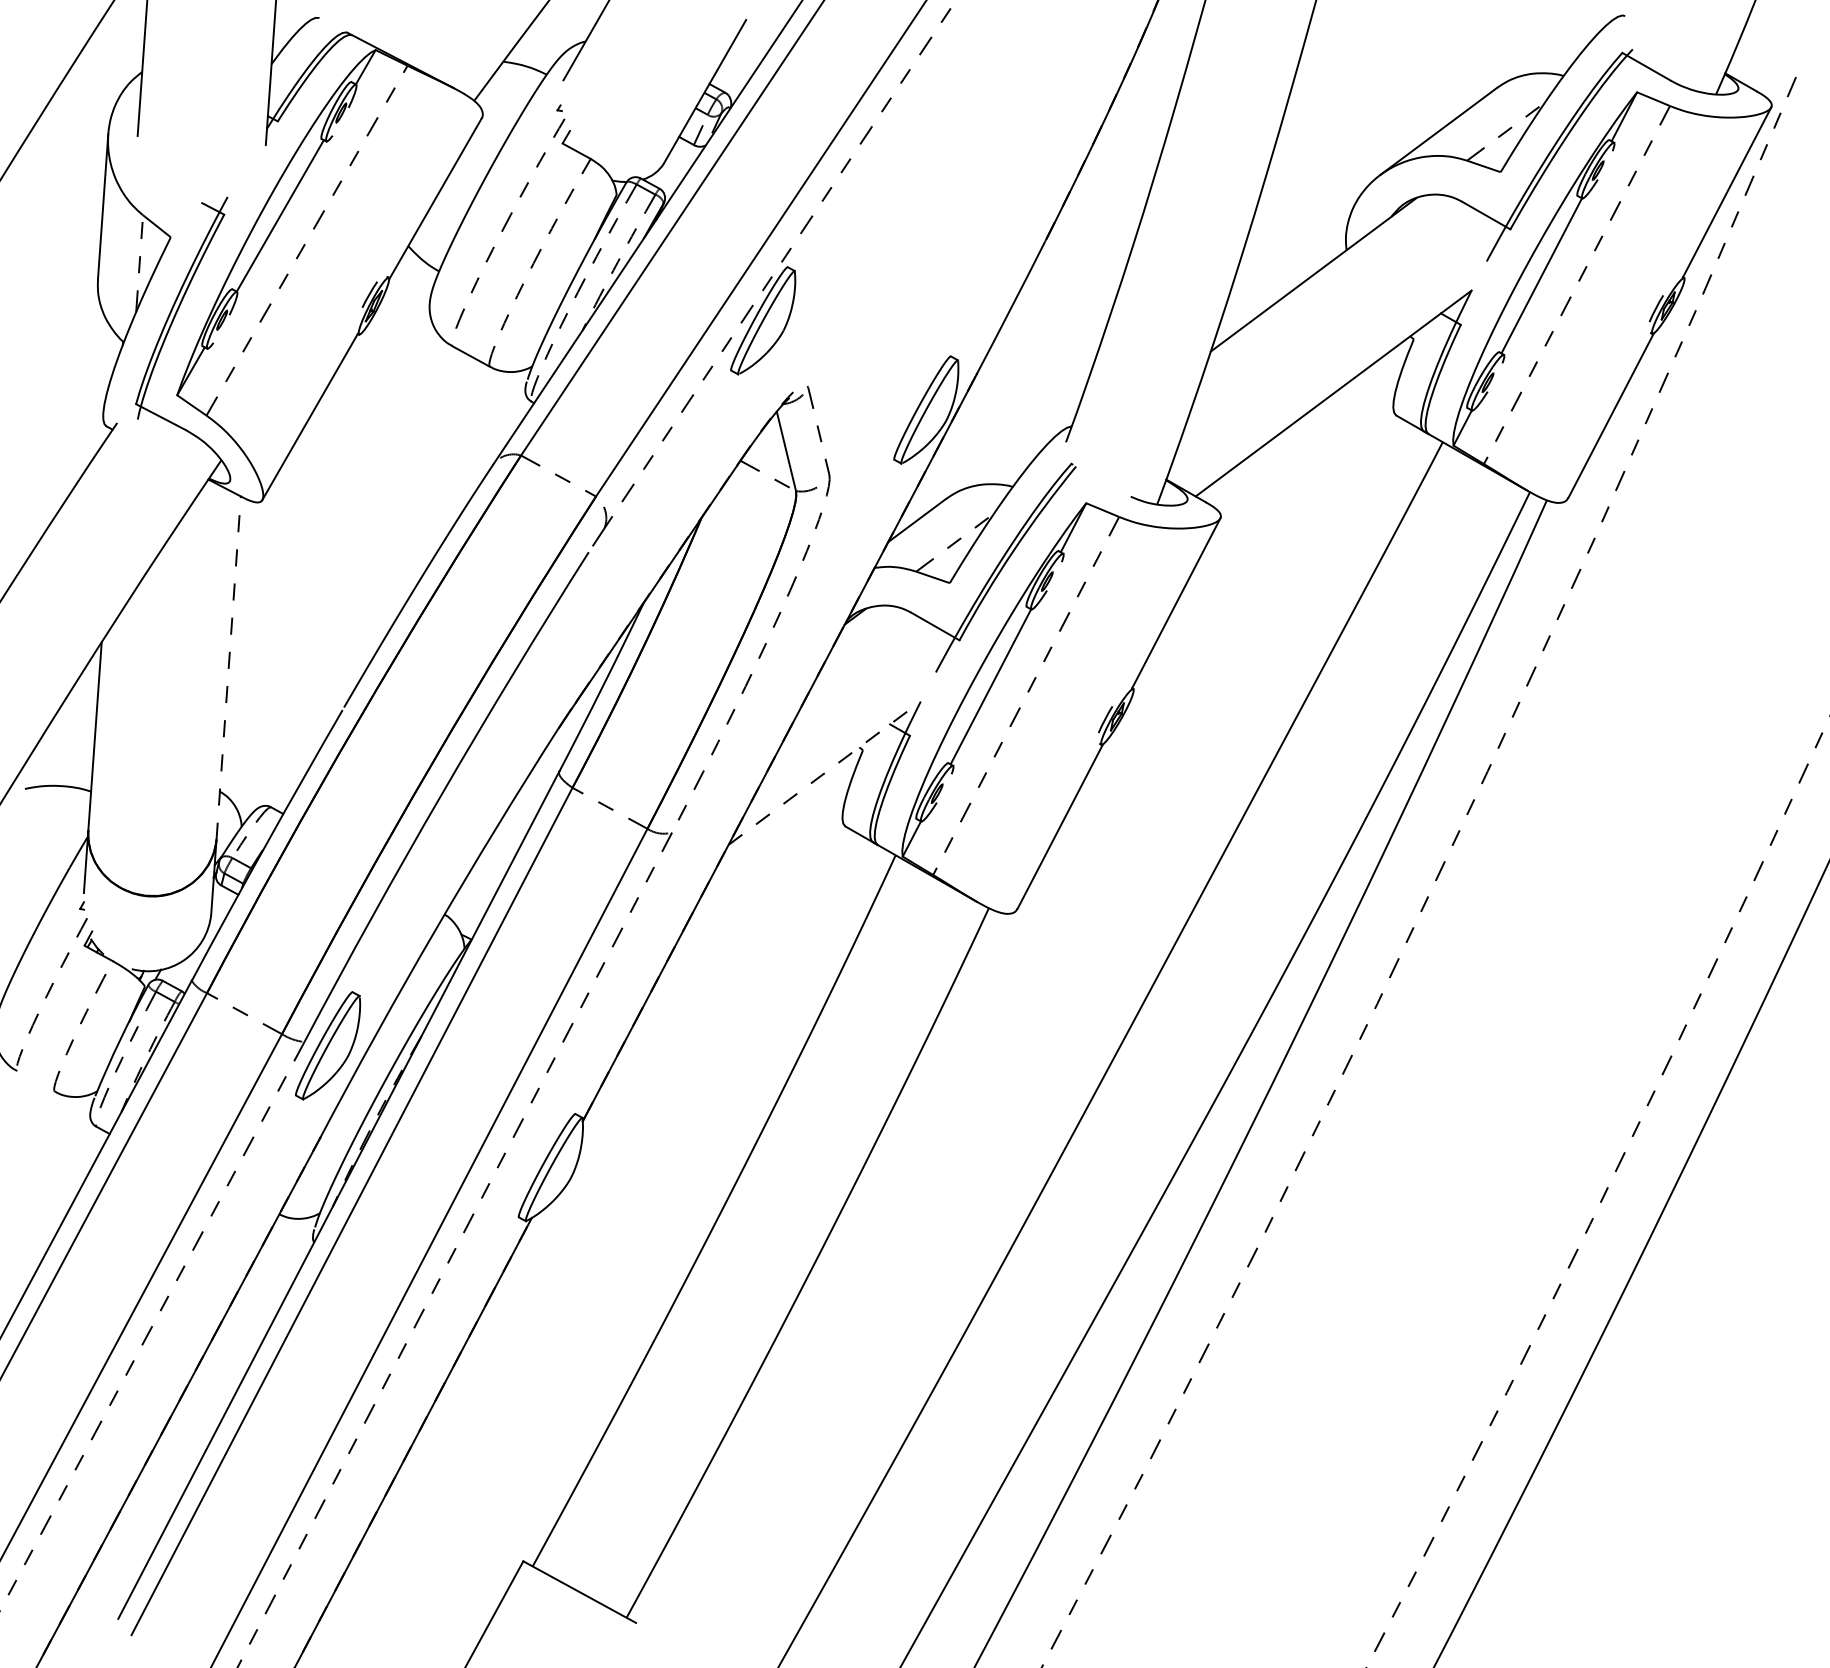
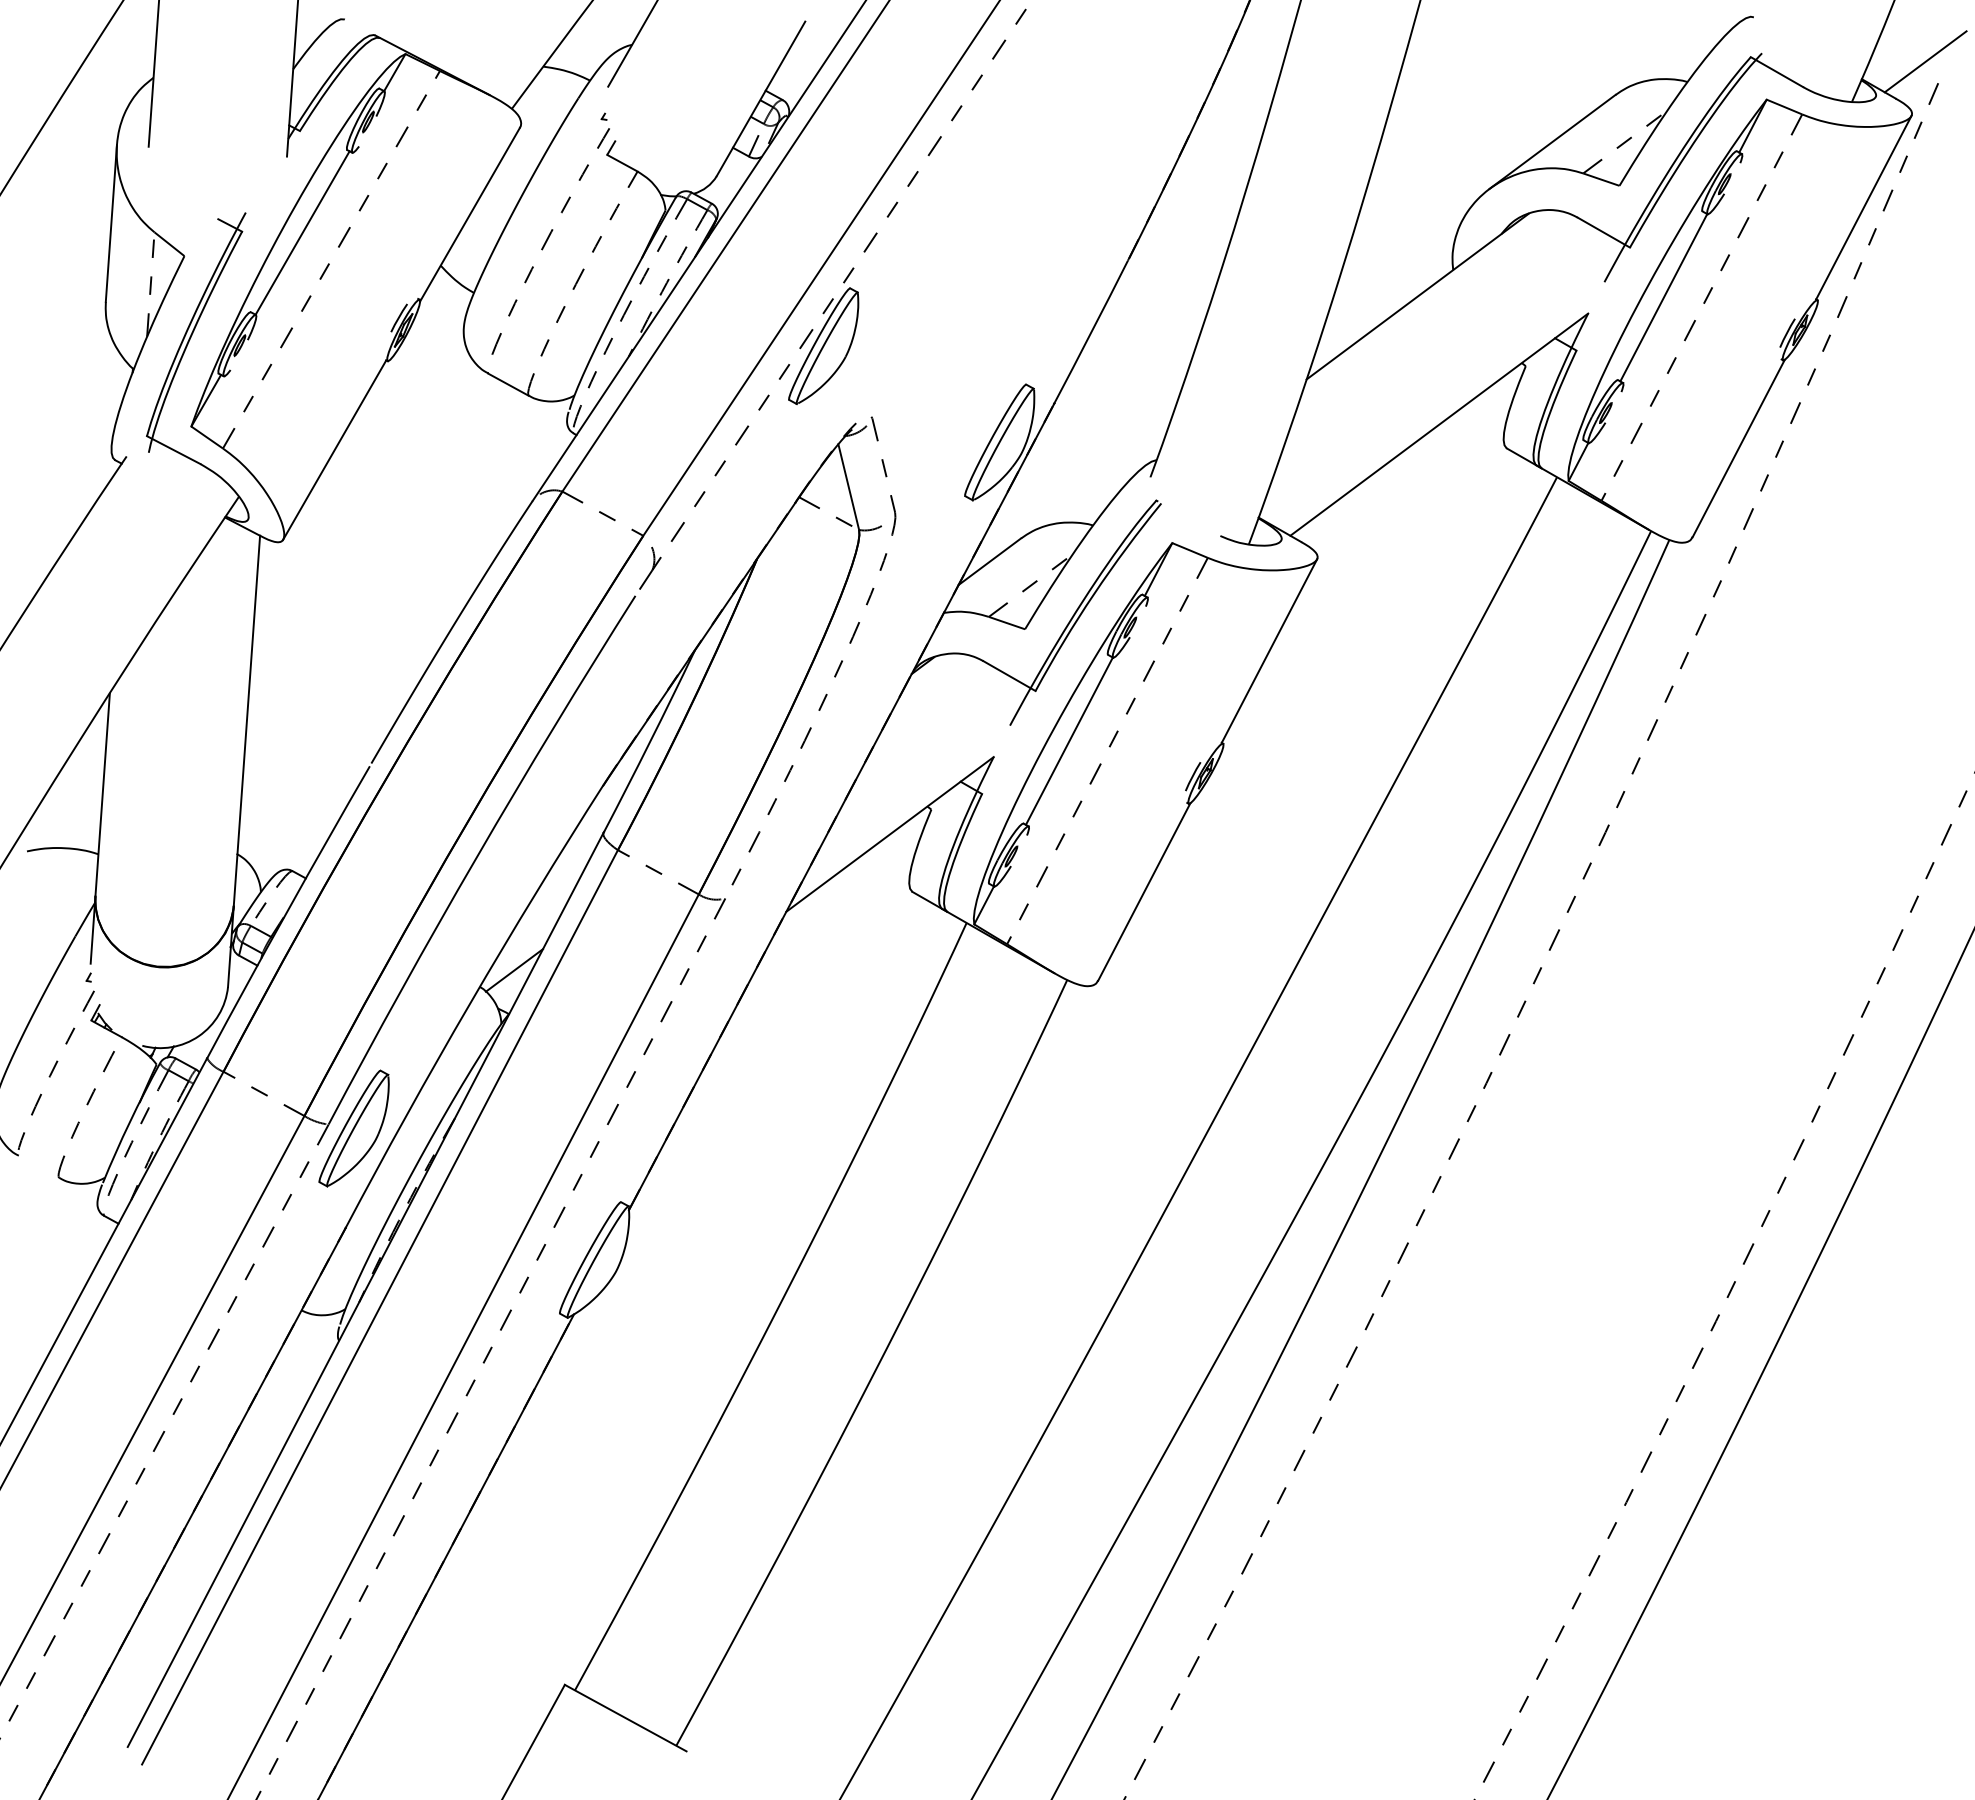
line: (1784, 56) -> (1925, 61), added
line: (228, 667) -> (246, 720), dashed -> solid
line: (825, 773) -> (890, 834), dashed -> solid
line: (476, 899) -> (514, 970), added

